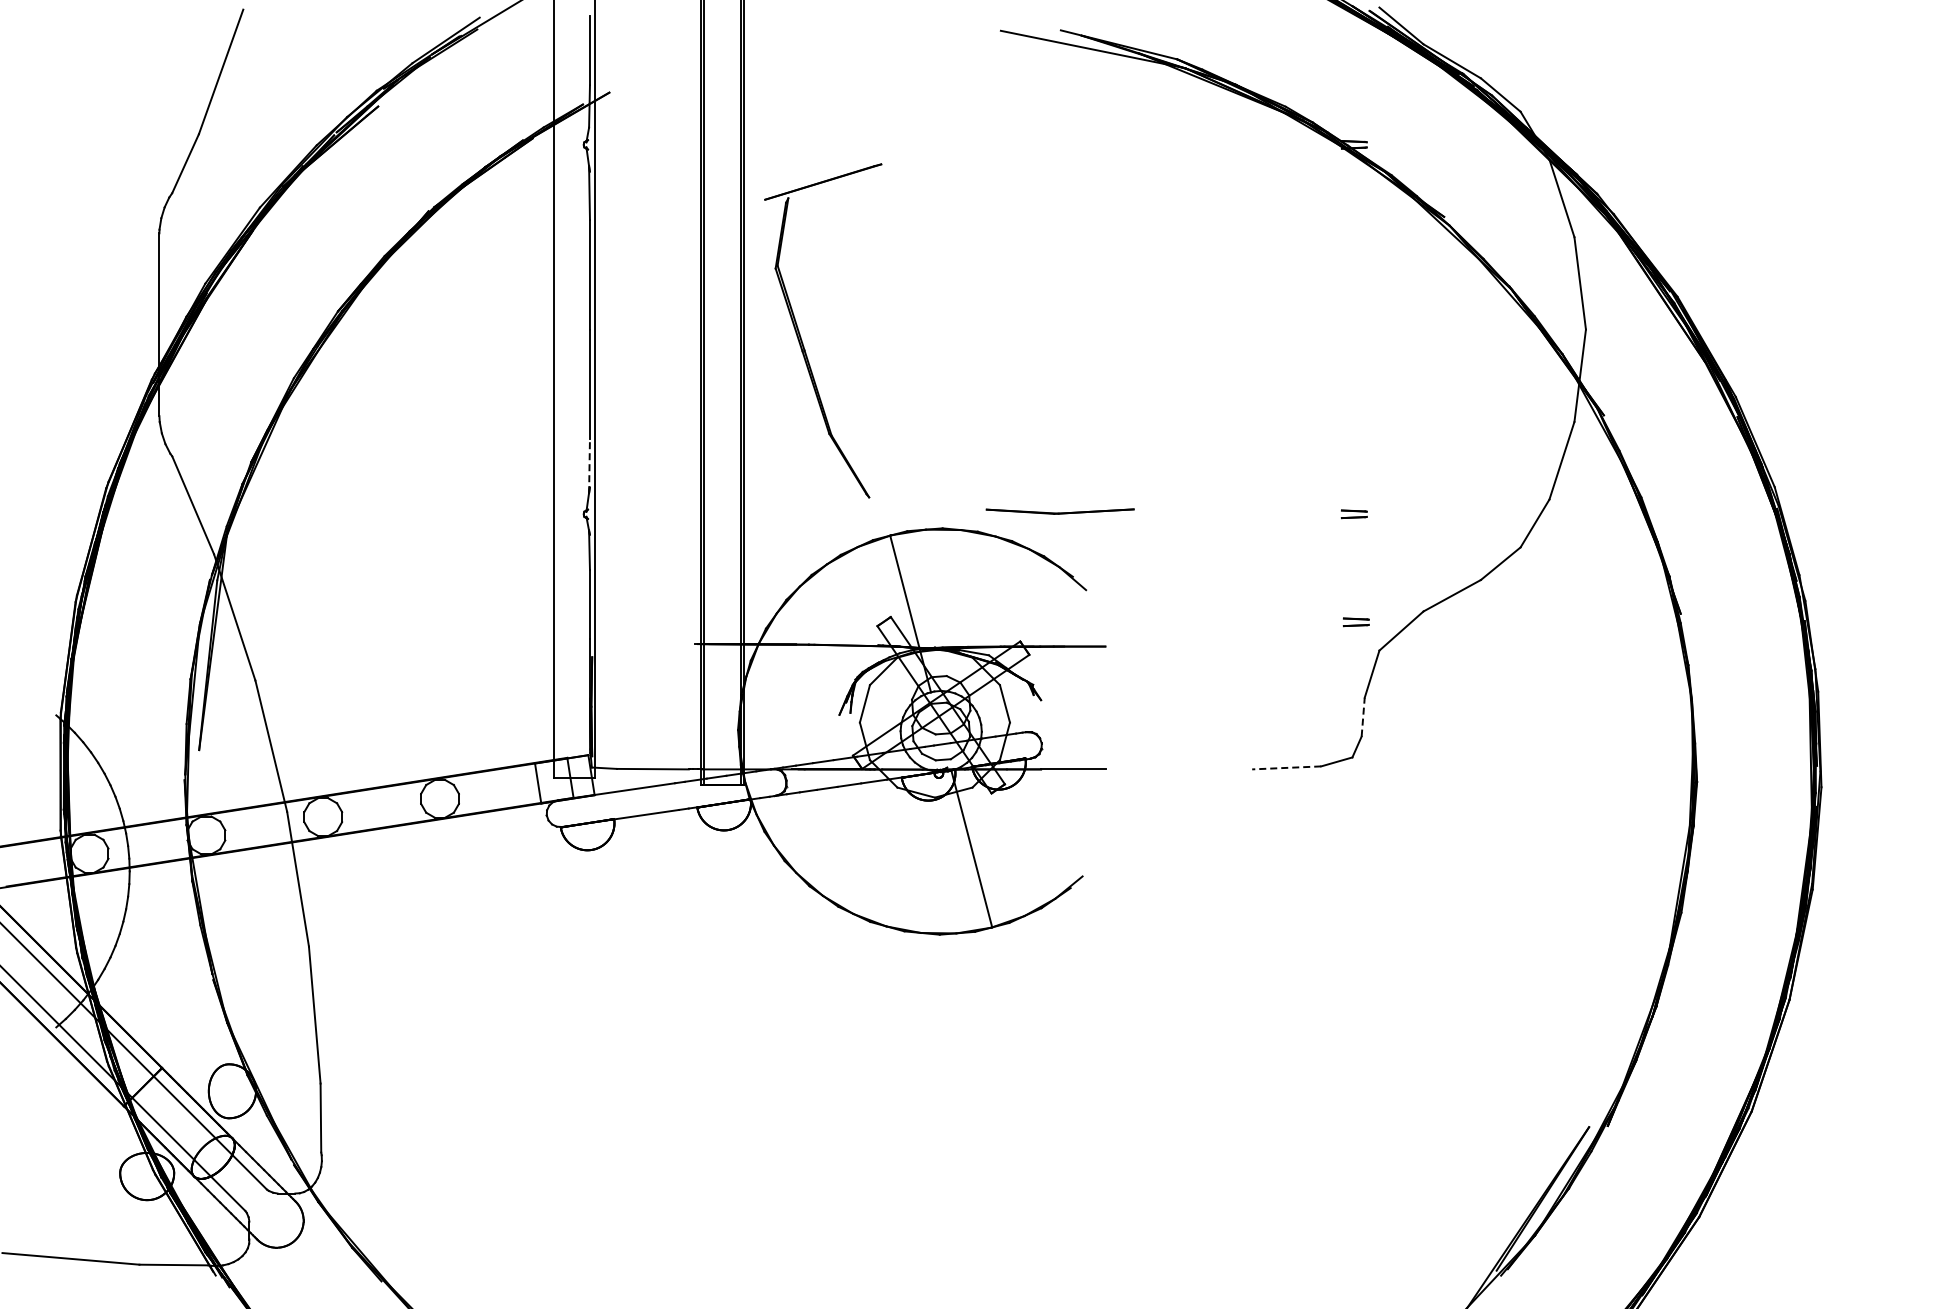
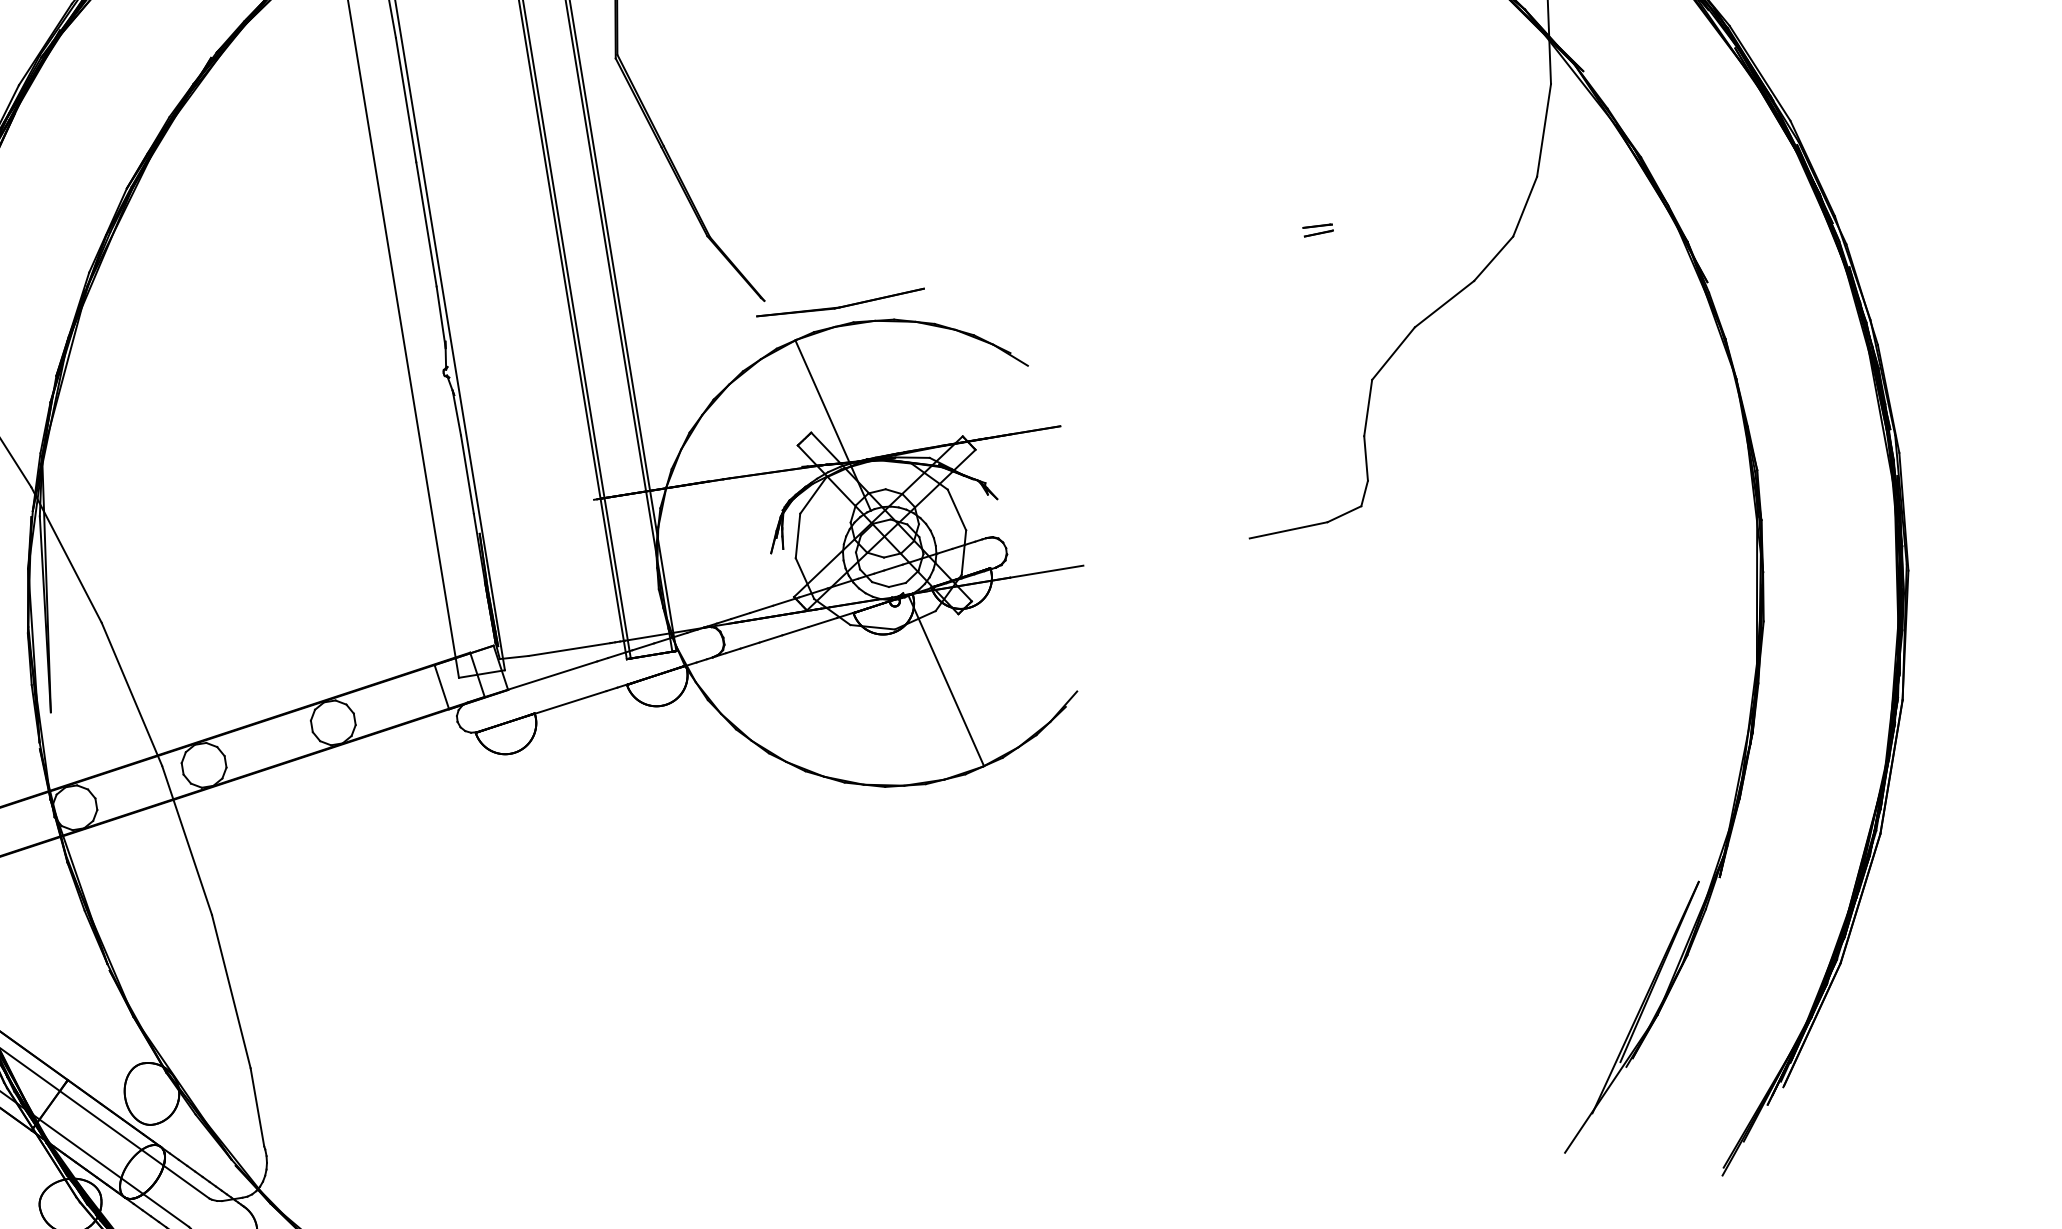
line: (589, 465) -> (441, 316), dashed -> solid
part: (1059, 511) -> (840, 304), moved
part: (1355, 622) -> (1339, 352), removed
line: (1363, 716) -> (1366, 457), dashed -> solid
line: (1286, 767) -> (1288, 529), dashed -> solid

